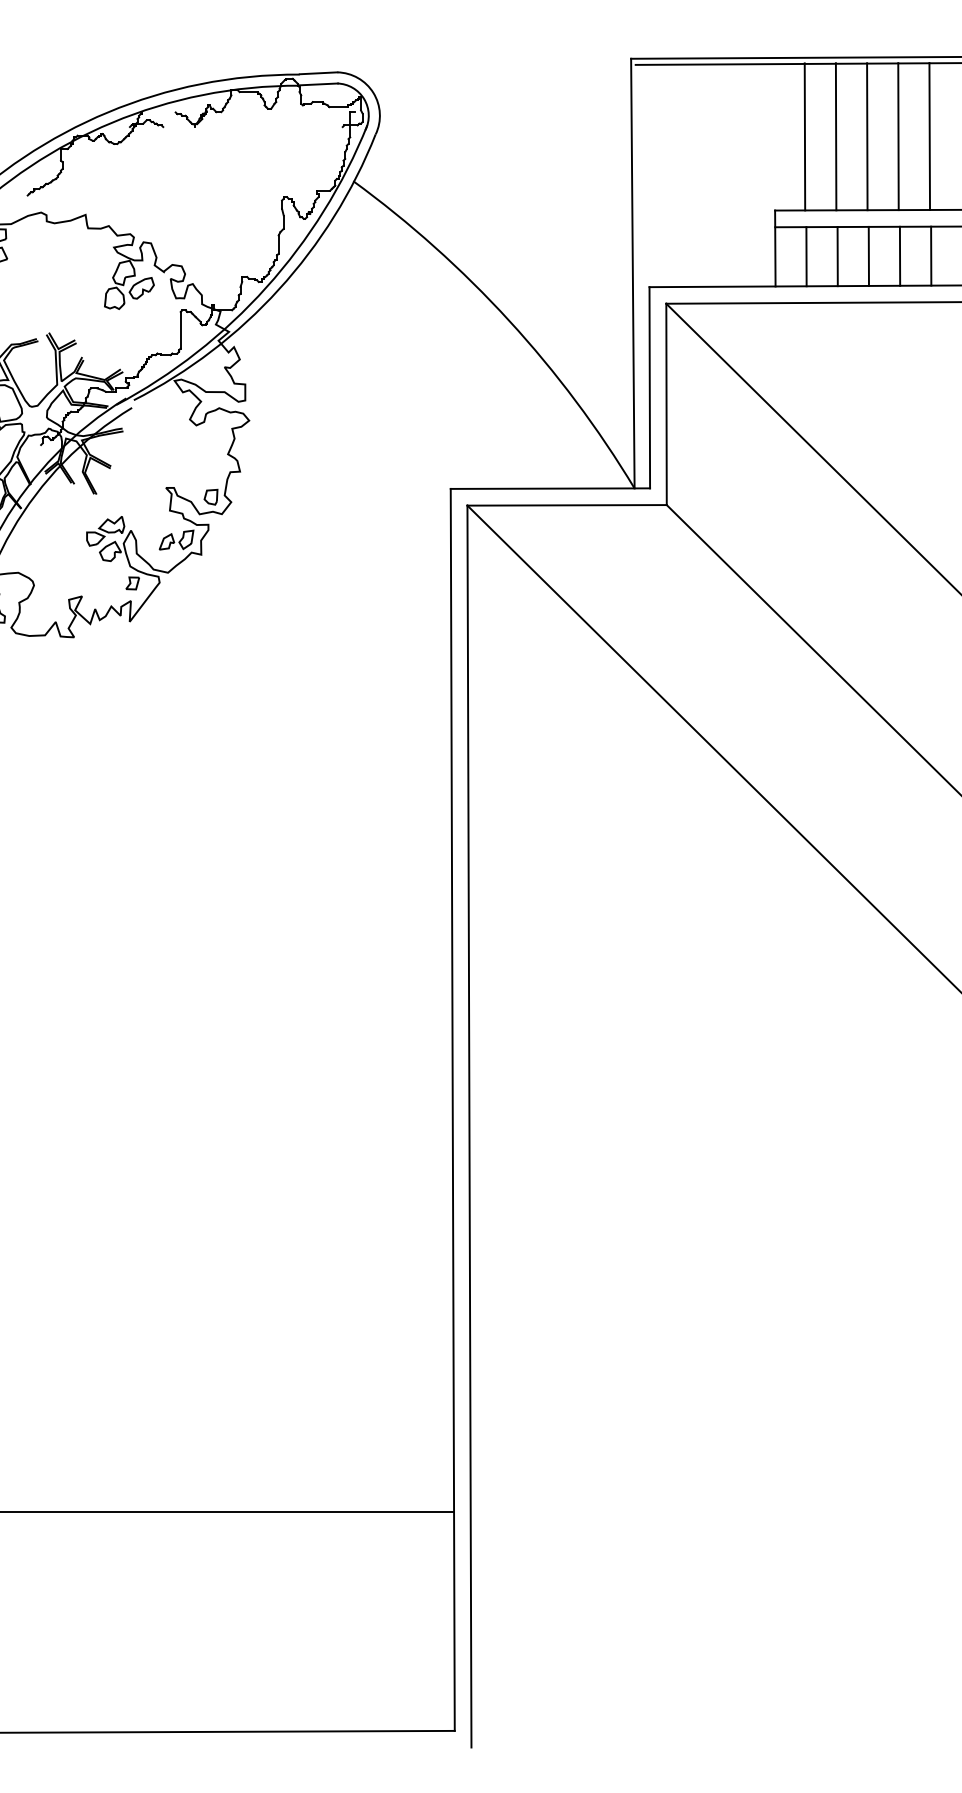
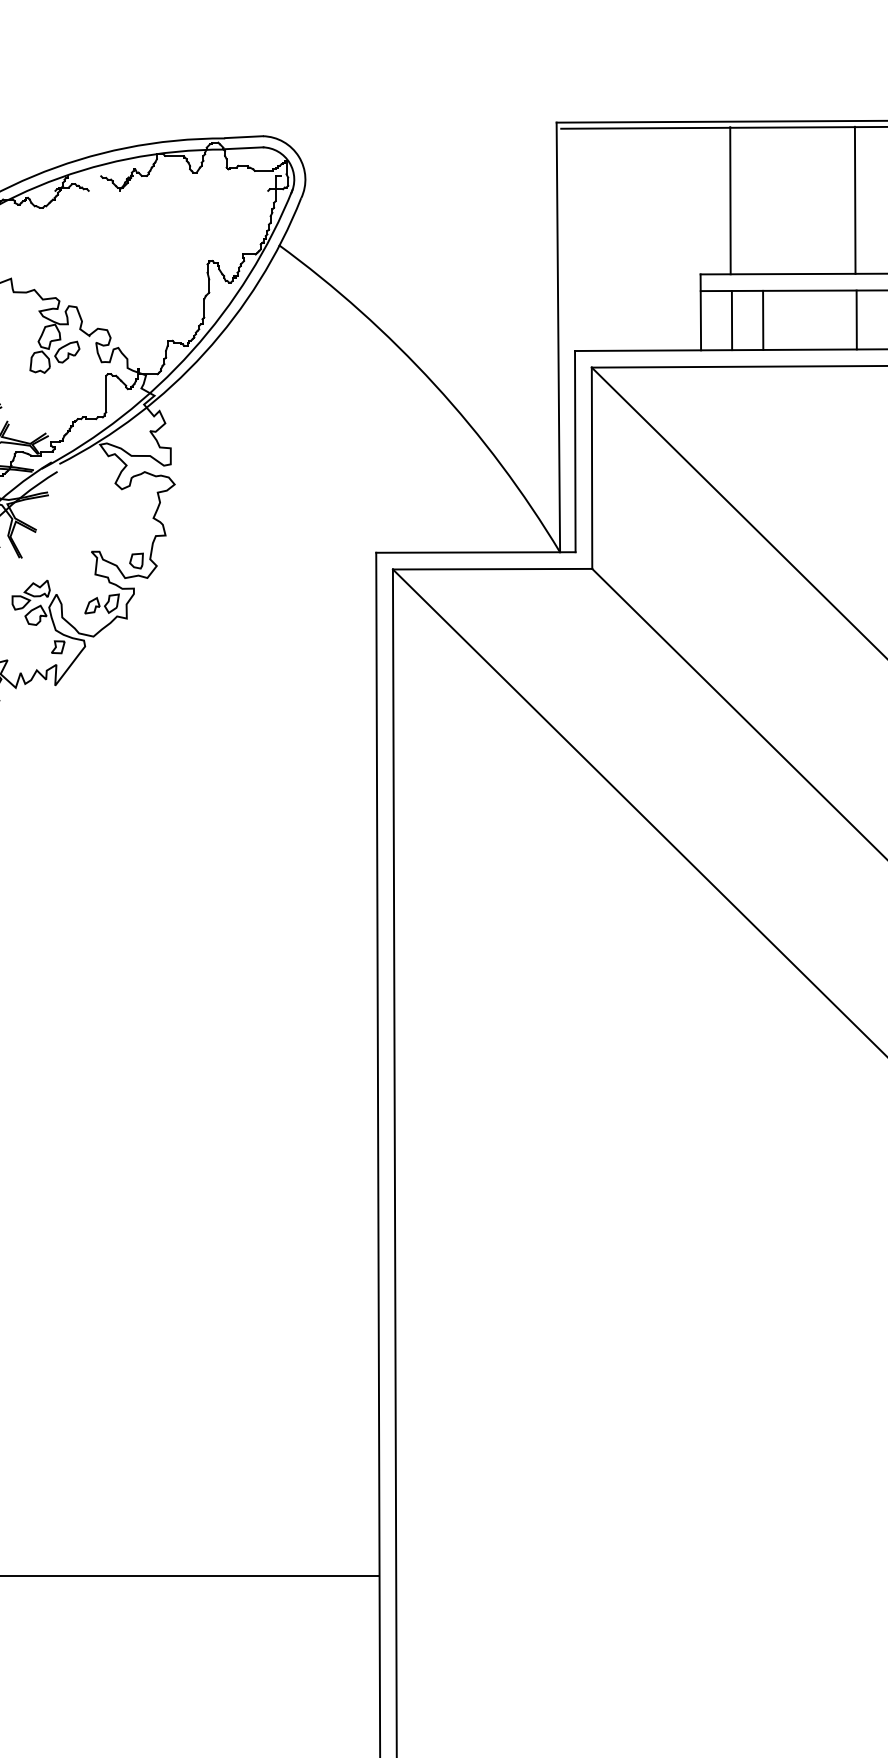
line: (835, 136) -> (761, 200), removed
line: (867, 136) -> (793, 200), removed
line: (898, 136) -> (824, 200), removed
line: (868, 255) -> (794, 319), removed
line: (899, 255) -> (825, 319), removed

